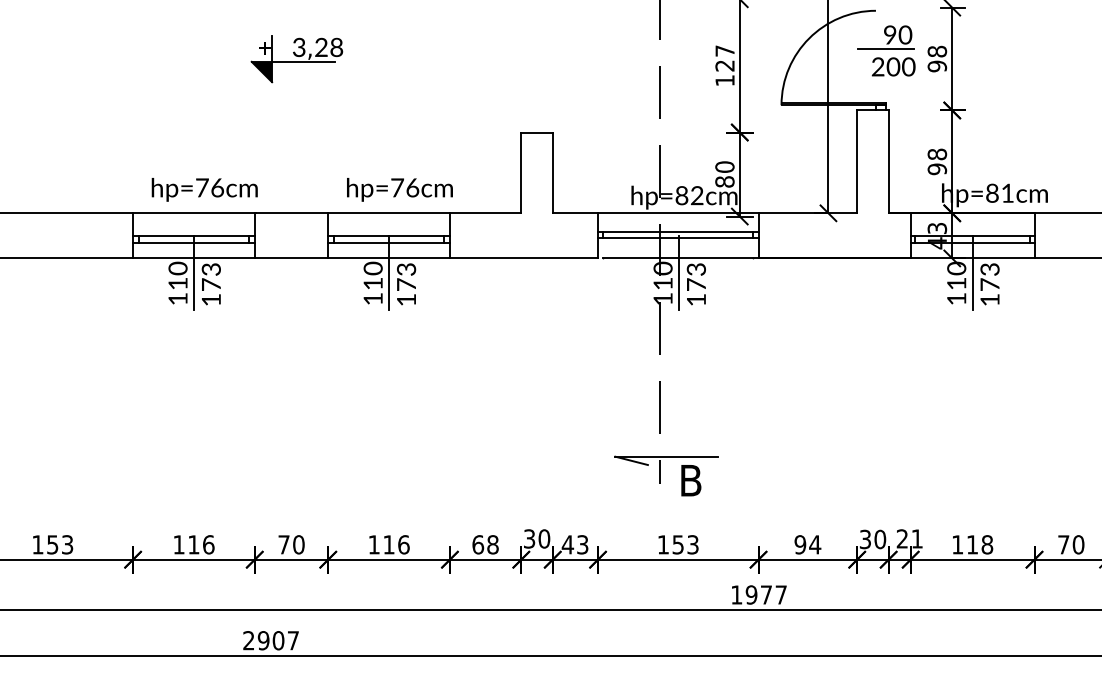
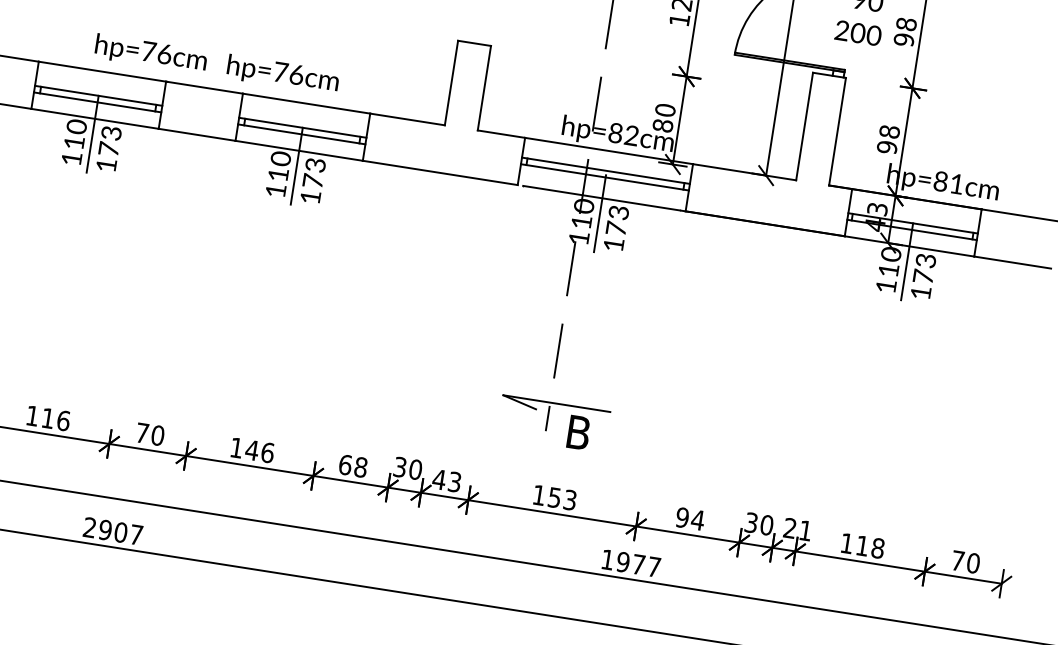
line: (885, 49) -> (852, 13), removed
text: (204, 189) -> (150, 53), moved
text: (399, 189) -> (282, 74), moved
text: (388, 544) -> (251, 449), 116 -> 146

